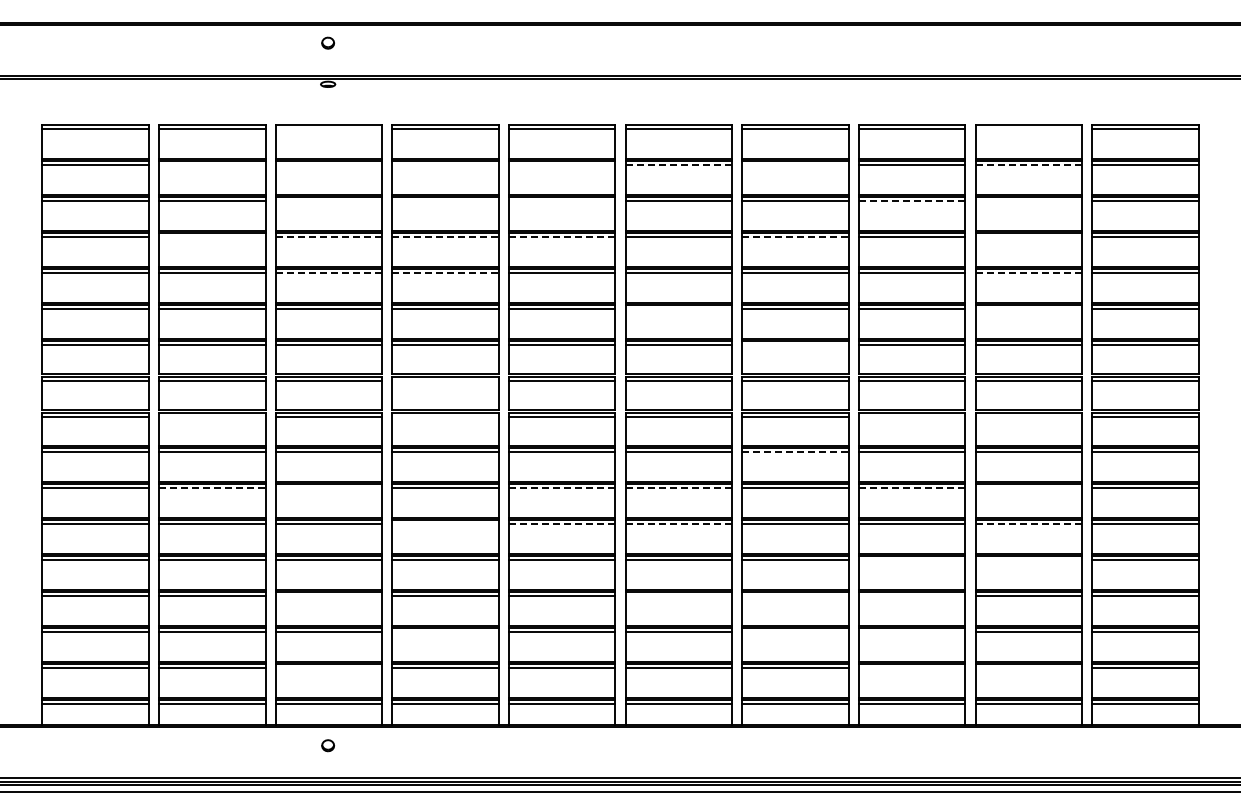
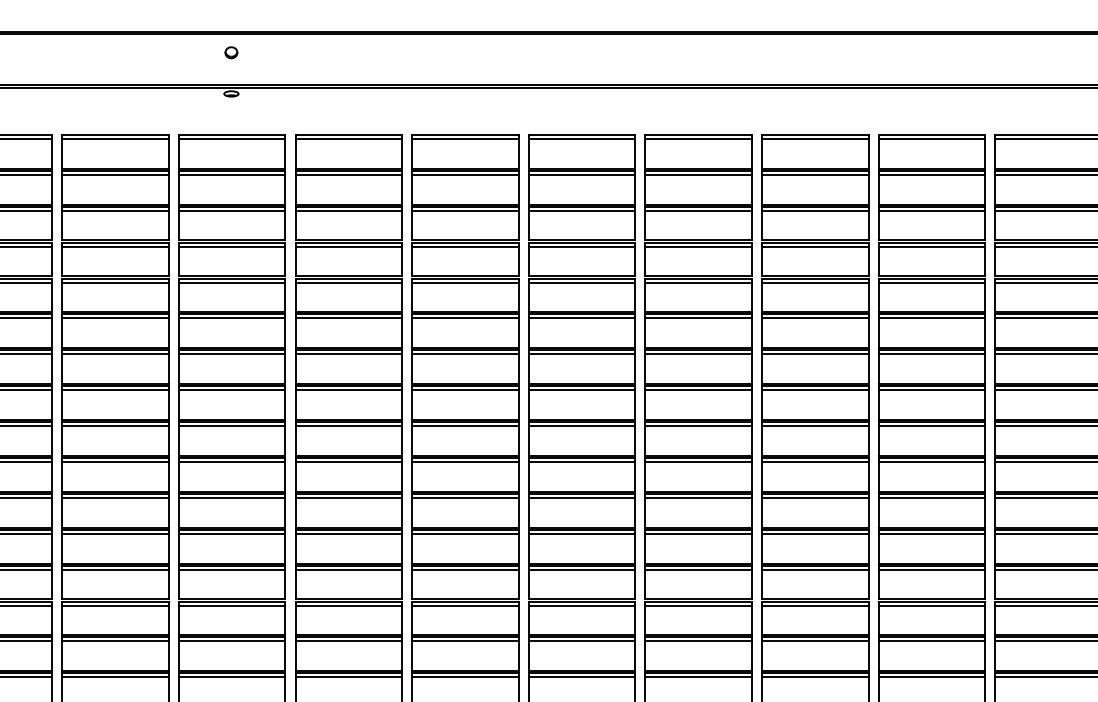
line: (328, 129) -> (231, 139), added
line: (1028, 129) -> (931, 139), added
line: (211, 165) -> (114, 175), added
line: (328, 165) -> (231, 175), added
line: (445, 165) -> (348, 175), added
line: (561, 165) -> (464, 175), added
line: (679, 165) -> (582, 175), dashed -> solid
line: (795, 165) -> (698, 175), added
line: (1029, 165) -> (932, 175), dashed -> solid
line: (328, 201) -> (231, 211), added
line: (445, 201) -> (348, 211), added
line: (561, 201) -> (464, 211), added
line: (912, 201) -> (815, 211), dashed -> solid
line: (1028, 201) -> (931, 211), added
line: (211, 237) -> (114, 247), added
line: (329, 237) -> (232, 247), dashed -> solid
line: (446, 237) -> (349, 247), dashed -> solid
line: (562, 237) -> (465, 247), dashed -> solid
line: (795, 237) -> (698, 247), dashed -> solid
line: (1028, 237) -> (931, 247), added
line: (329, 273) -> (232, 283), dashed -> solid
line: (446, 273) -> (349, 283), dashed -> solid
line: (1029, 273) -> (932, 283), dashed -> solid
line: (678, 308) -> (581, 318), added
line: (1028, 308) -> (931, 318), added
line: (795, 344) -> (698, 354), added
line: (445, 380) -> (348, 390), added
line: (211, 416) -> (114, 426), added
line: (445, 416) -> (348, 426), added
line: (911, 416) -> (814, 426), added
line: (1028, 416) -> (931, 426), added
line: (795, 452) -> (698, 462), dashed -> solid
line: (212, 488) -> (115, 498), dashed -> solid
line: (328, 488) -> (231, 498), added
line: (562, 488) -> (465, 498), dashed -> solid
line: (679, 488) -> (582, 498), dashed -> solid
line: (912, 488) -> (815, 498), dashed -> solid
line: (1028, 488) -> (931, 498), added
line: (445, 524) -> (348, 534), added
line: (562, 524) -> (465, 534), dashed -> solid
line: (679, 524) -> (582, 534), dashed -> solid
line: (1029, 524) -> (932, 534), dashed -> solid
line: (911, 560) -> (814, 570), added
line: (1028, 560) -> (931, 570), added
line: (328, 596) -> (231, 606), added
line: (678, 596) -> (581, 606), added
line: (795, 596) -> (698, 606), added
line: (911, 596) -> (814, 606), added
line: (445, 631) -> (348, 641), added
line: (795, 631) -> (698, 641), added
line: (911, 631) -> (814, 641), added
line: (328, 667) -> (231, 677), added
line: (911, 667) -> (814, 677), added
line: (1028, 667) -> (931, 677), added

